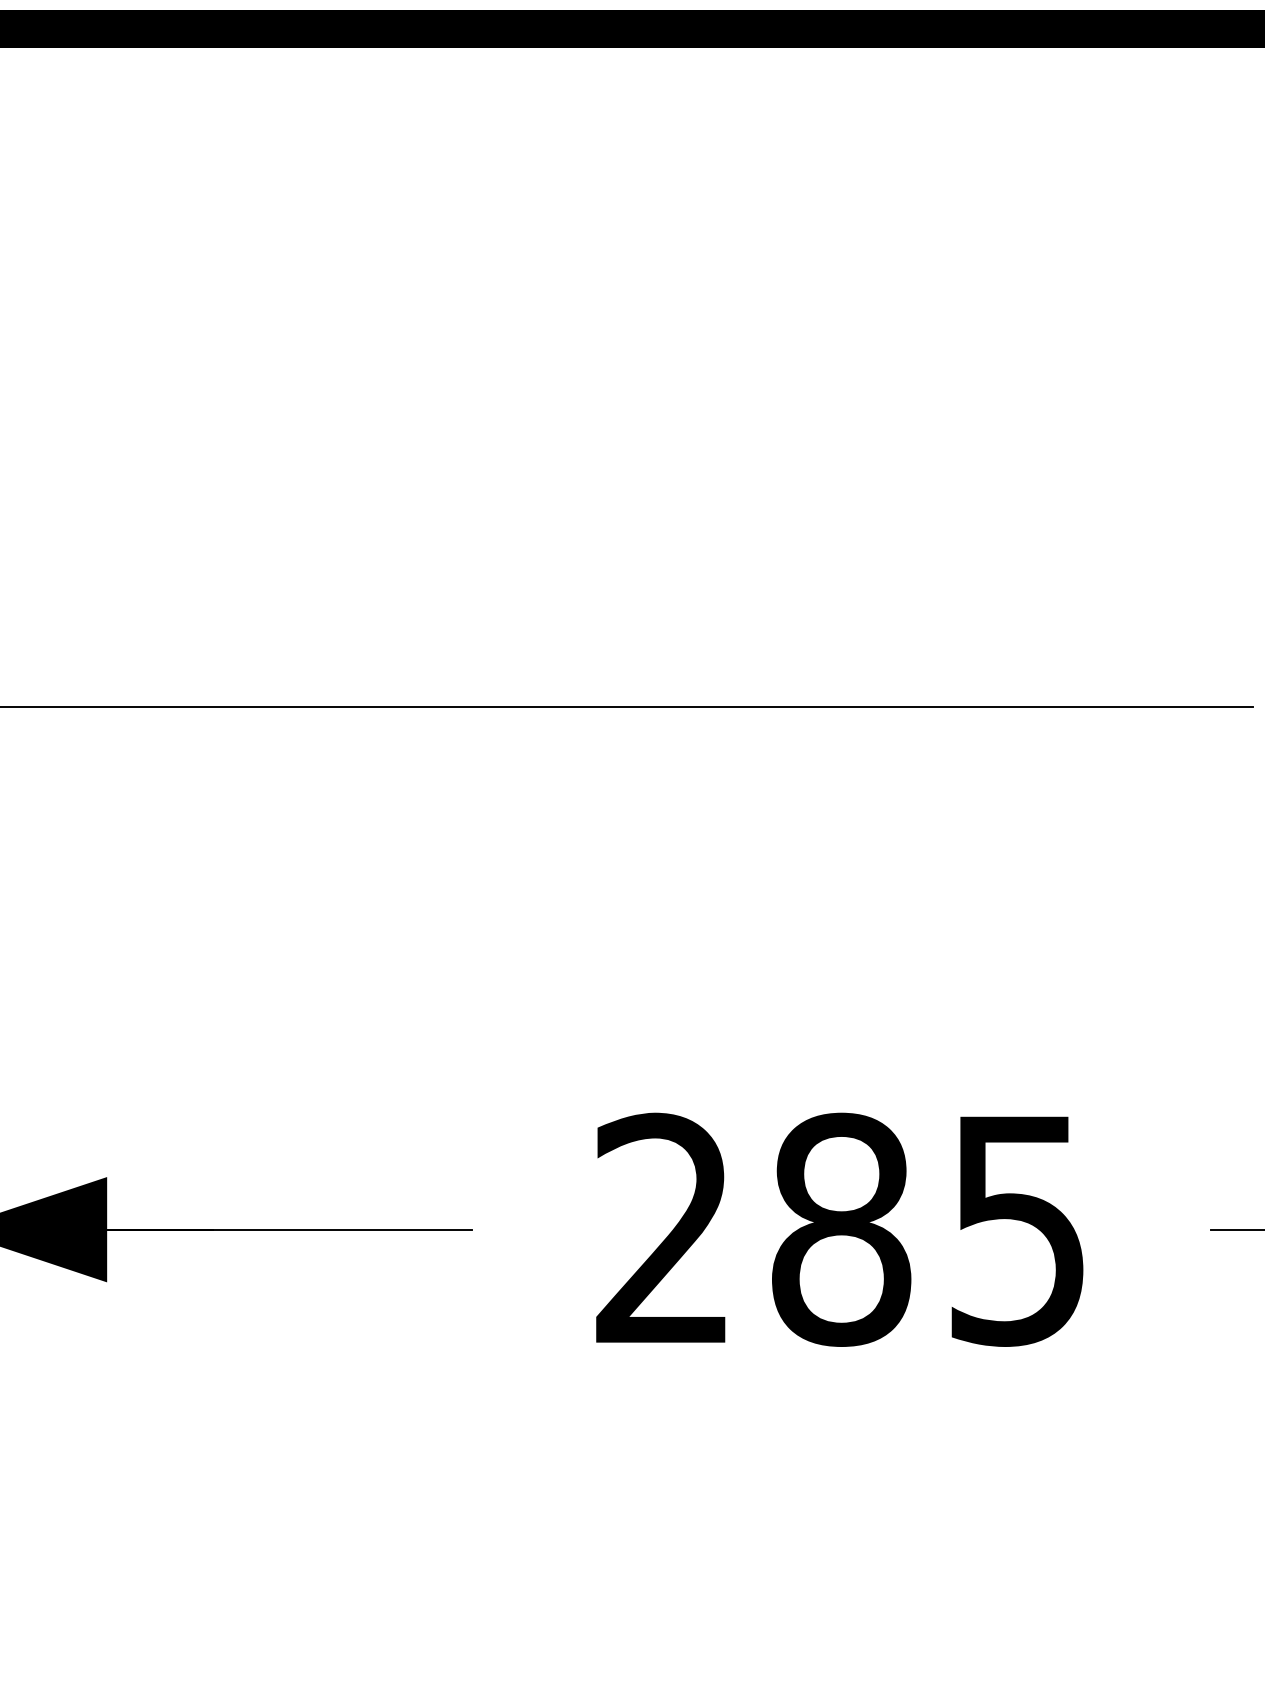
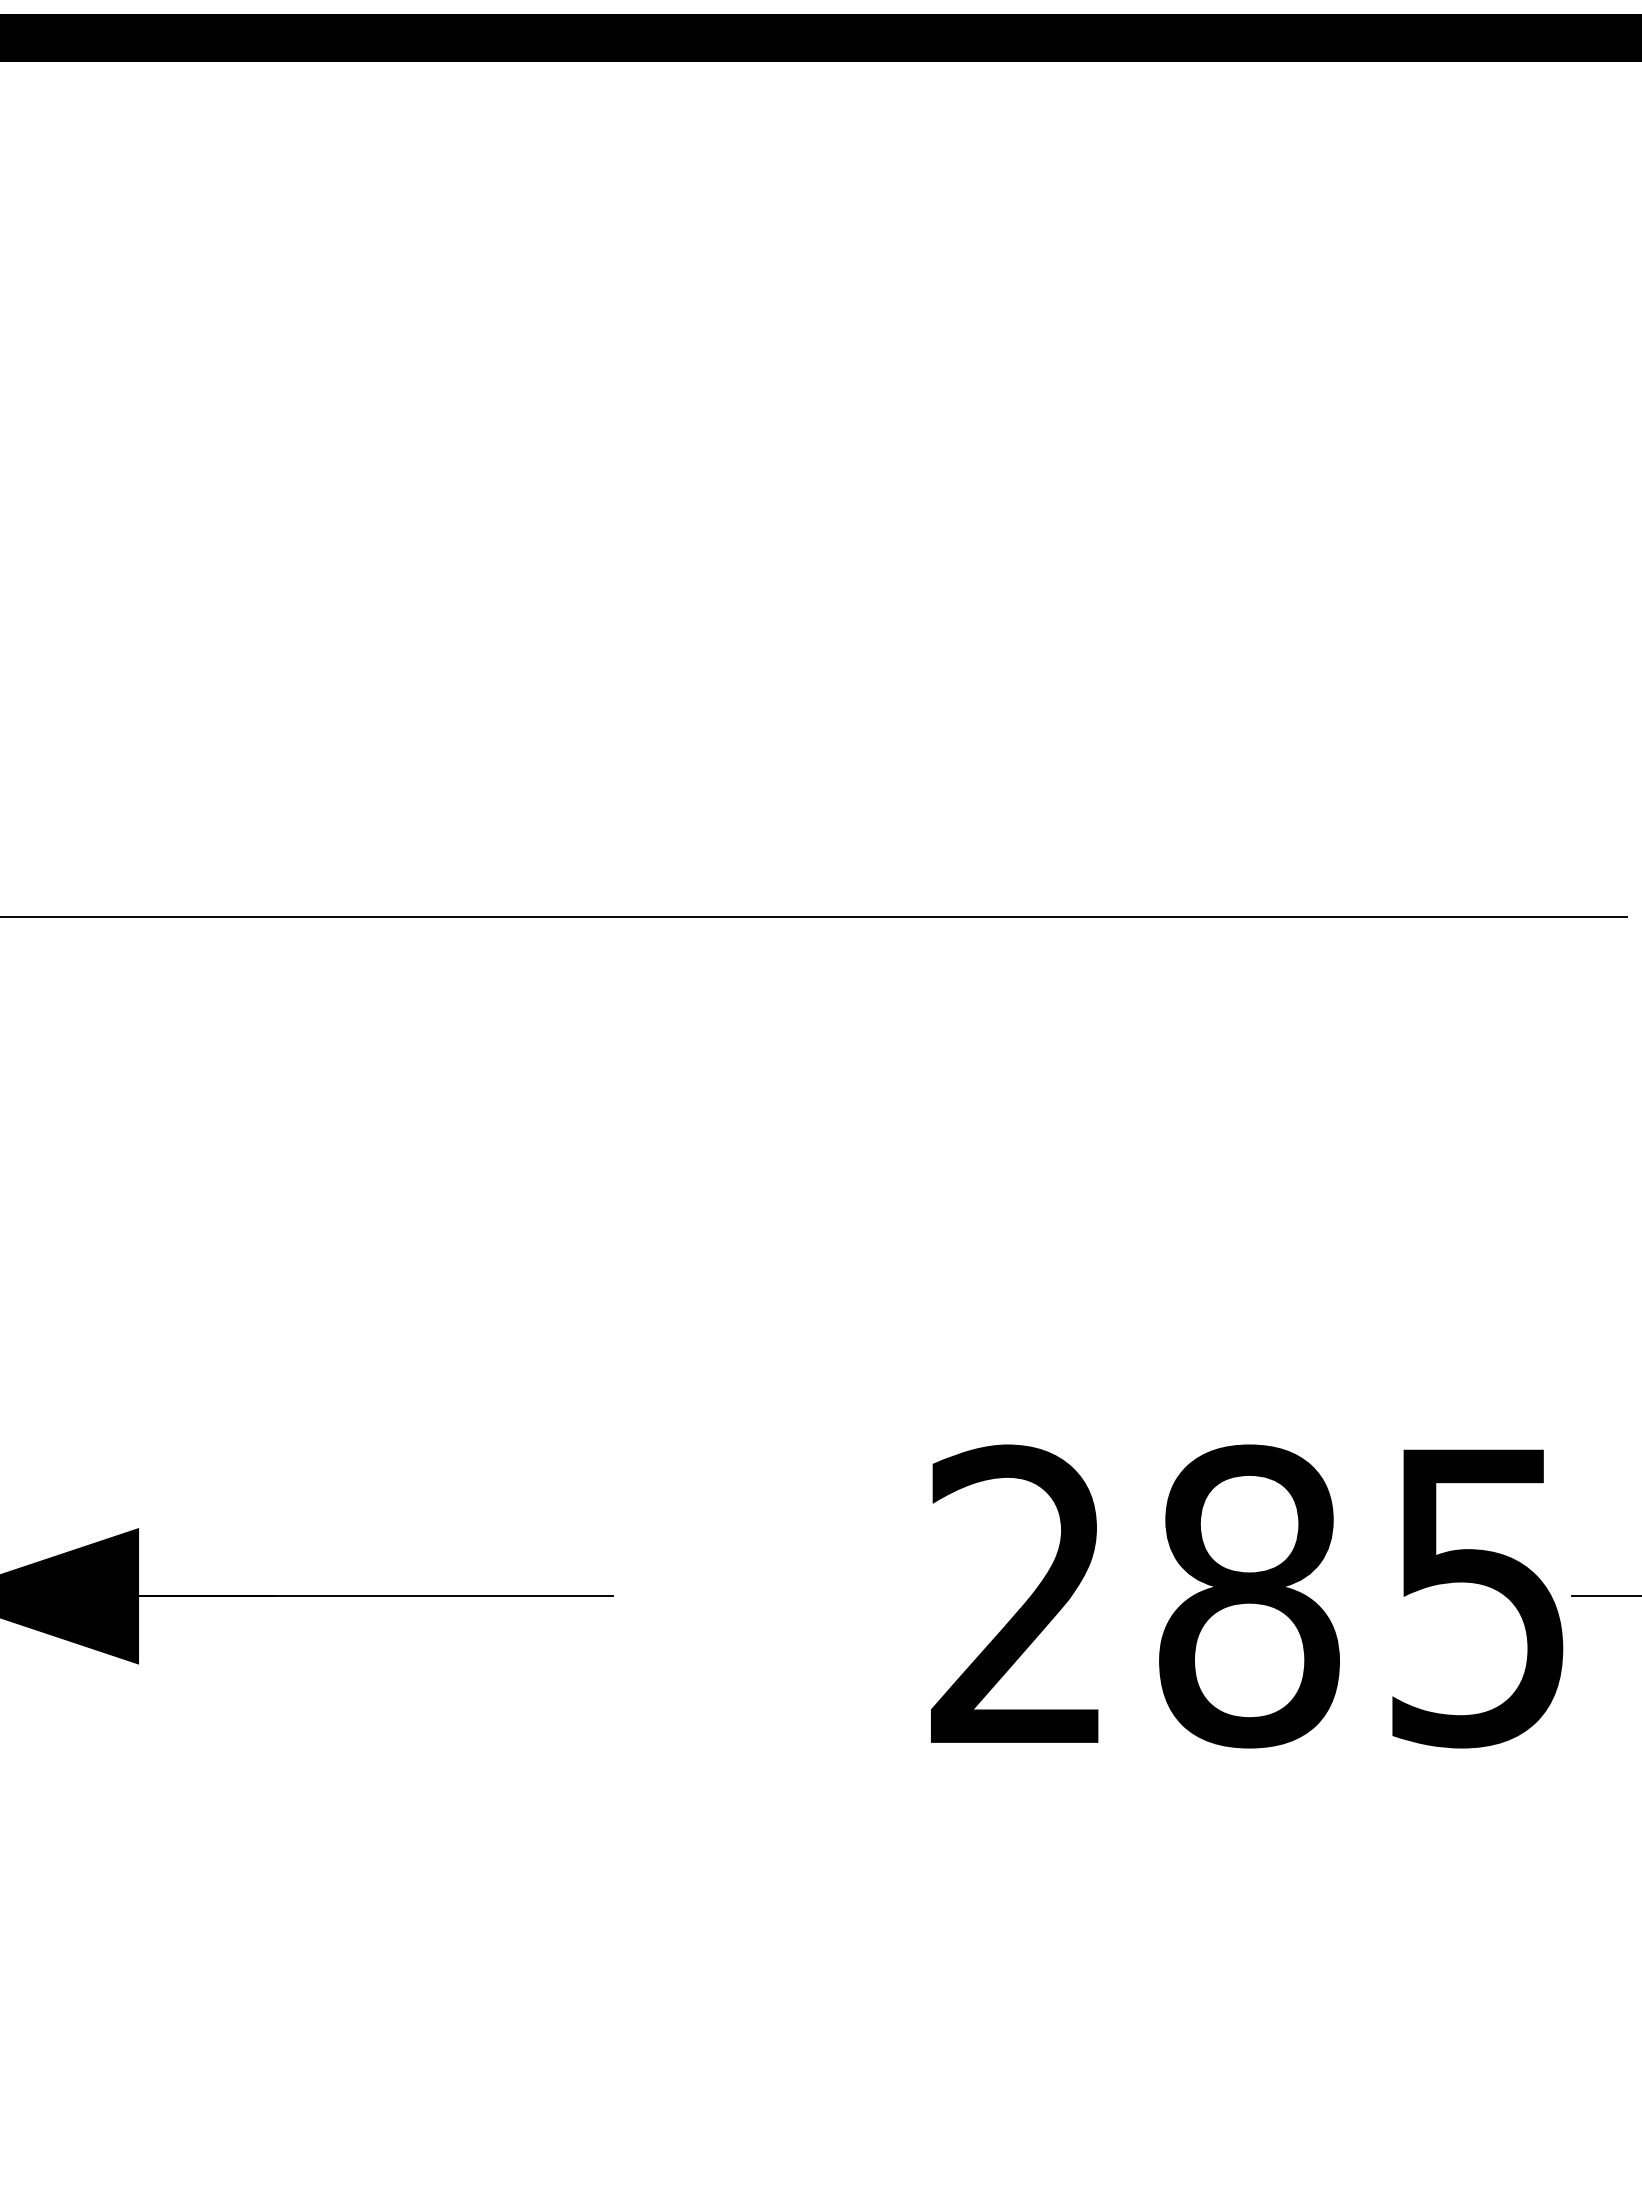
text: (840, 1229) -> (1247, 1596), moved

